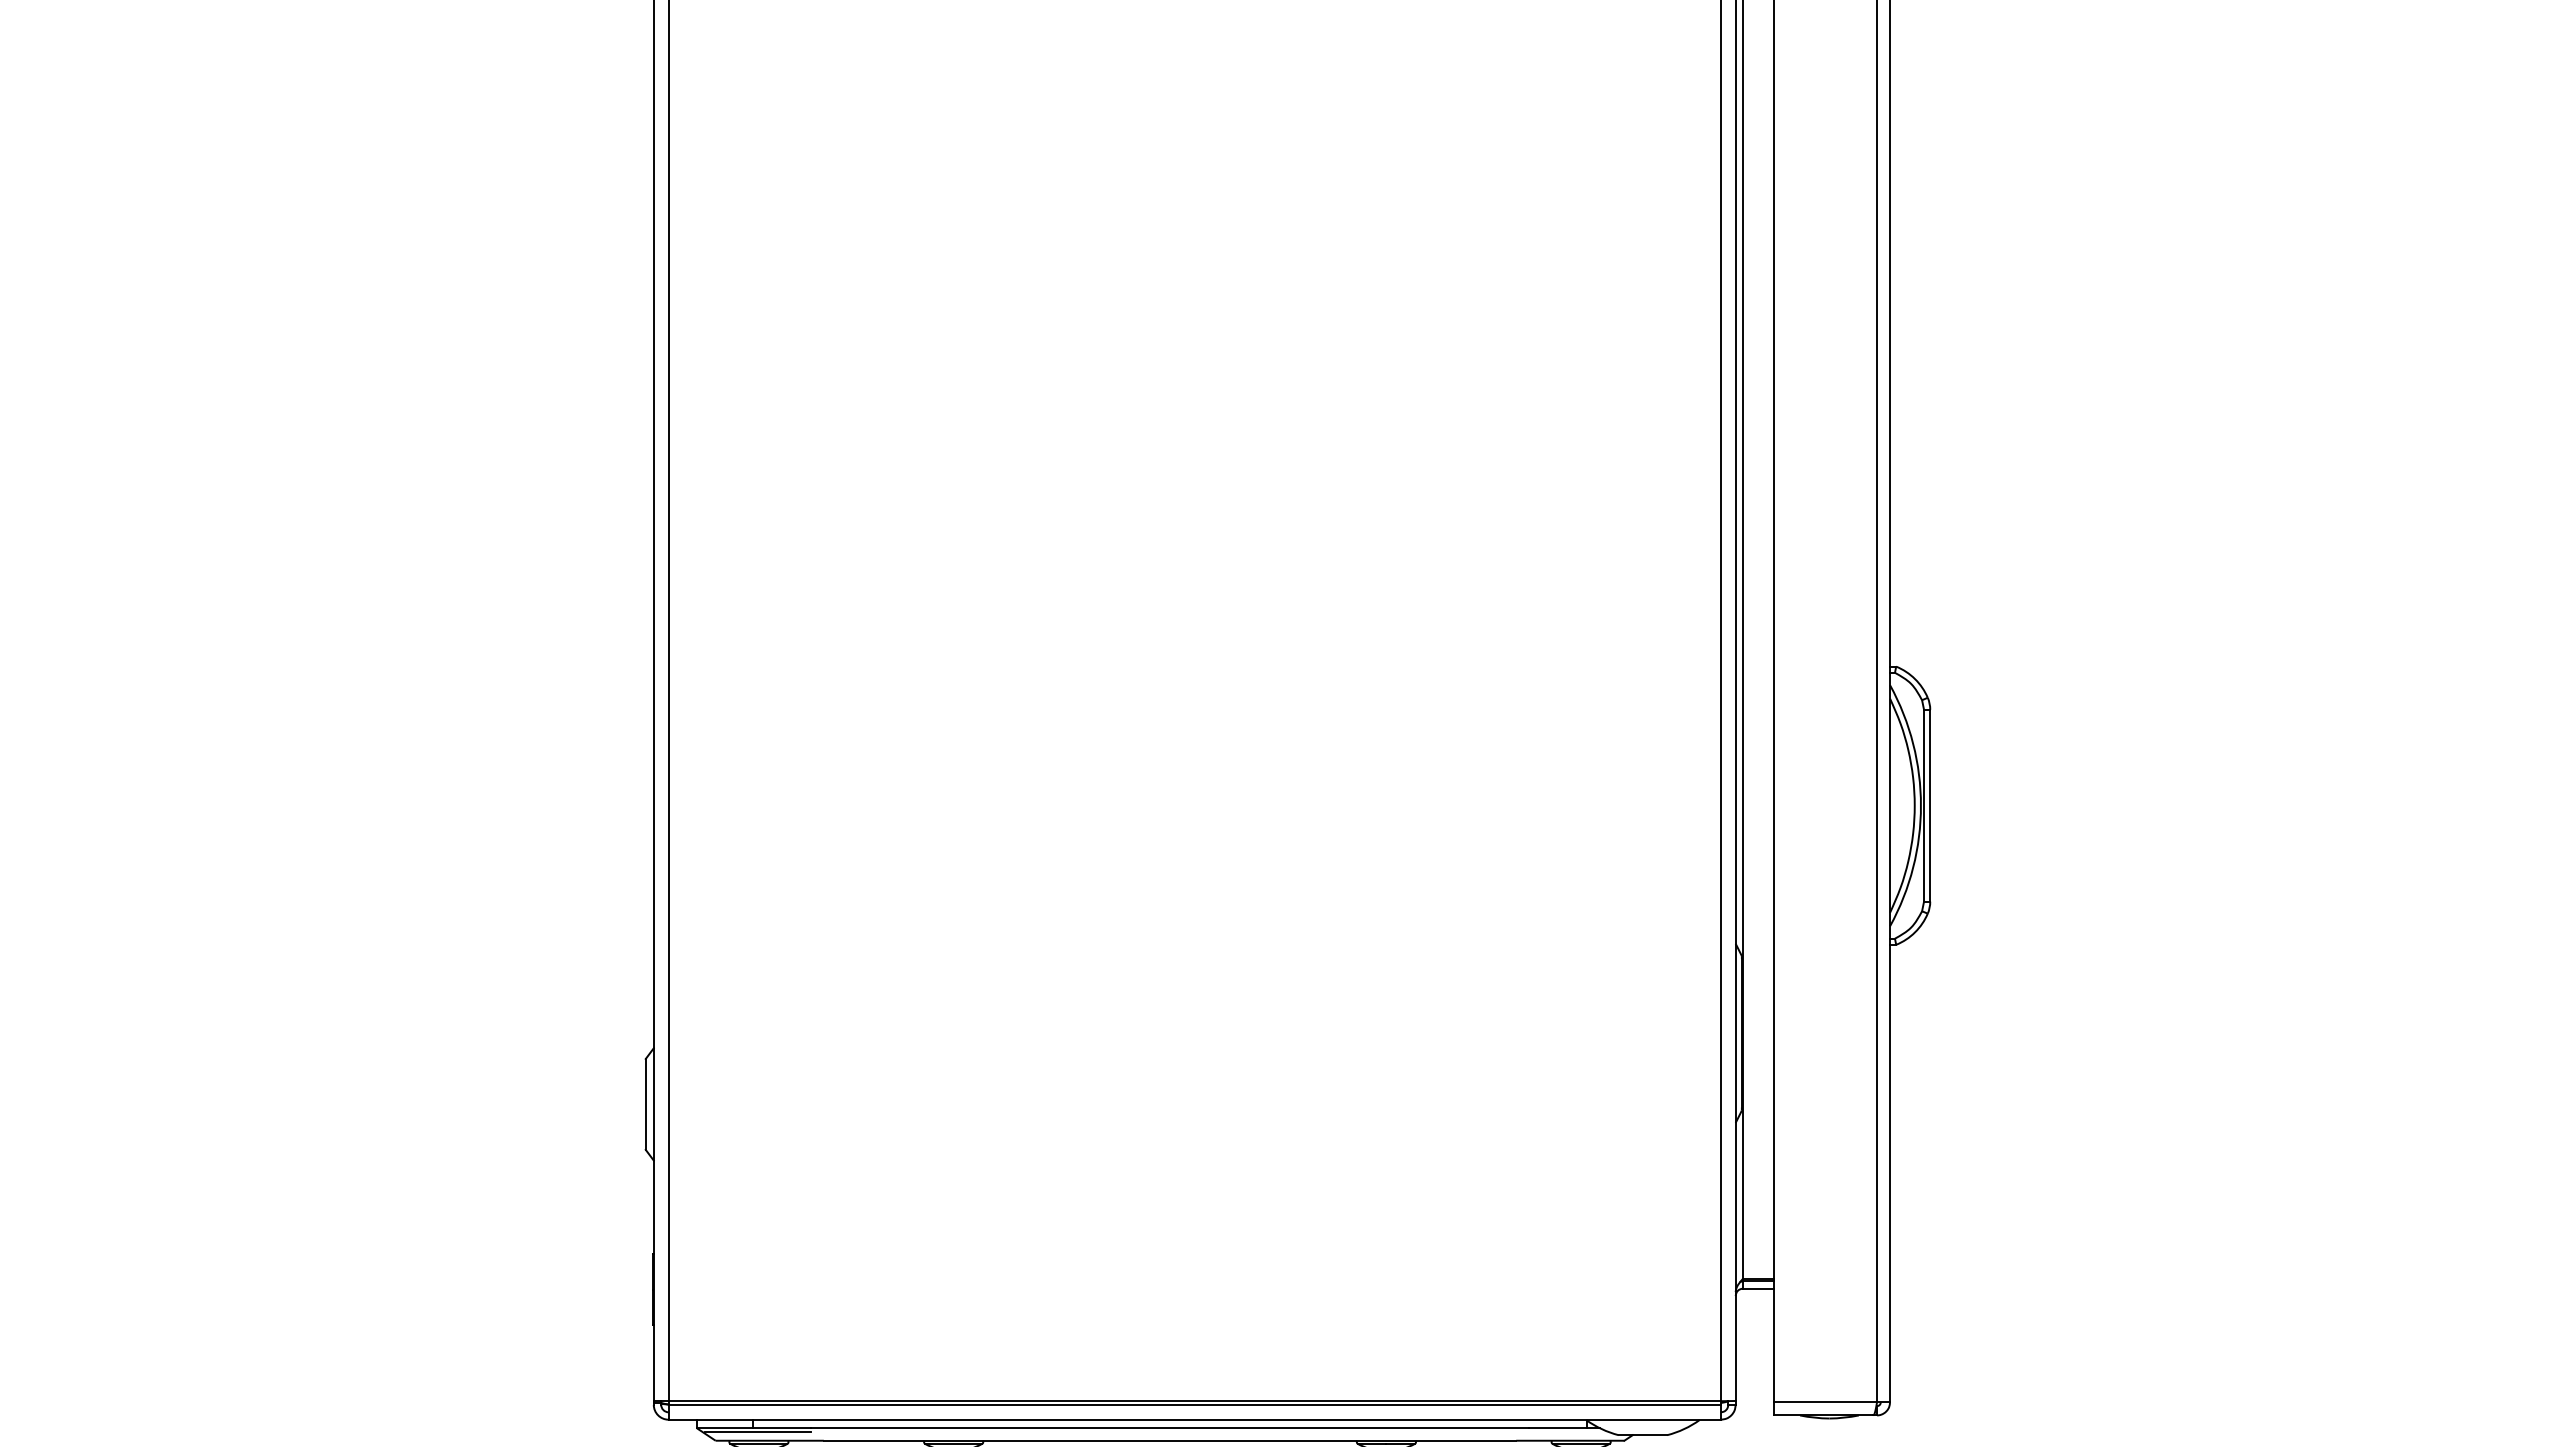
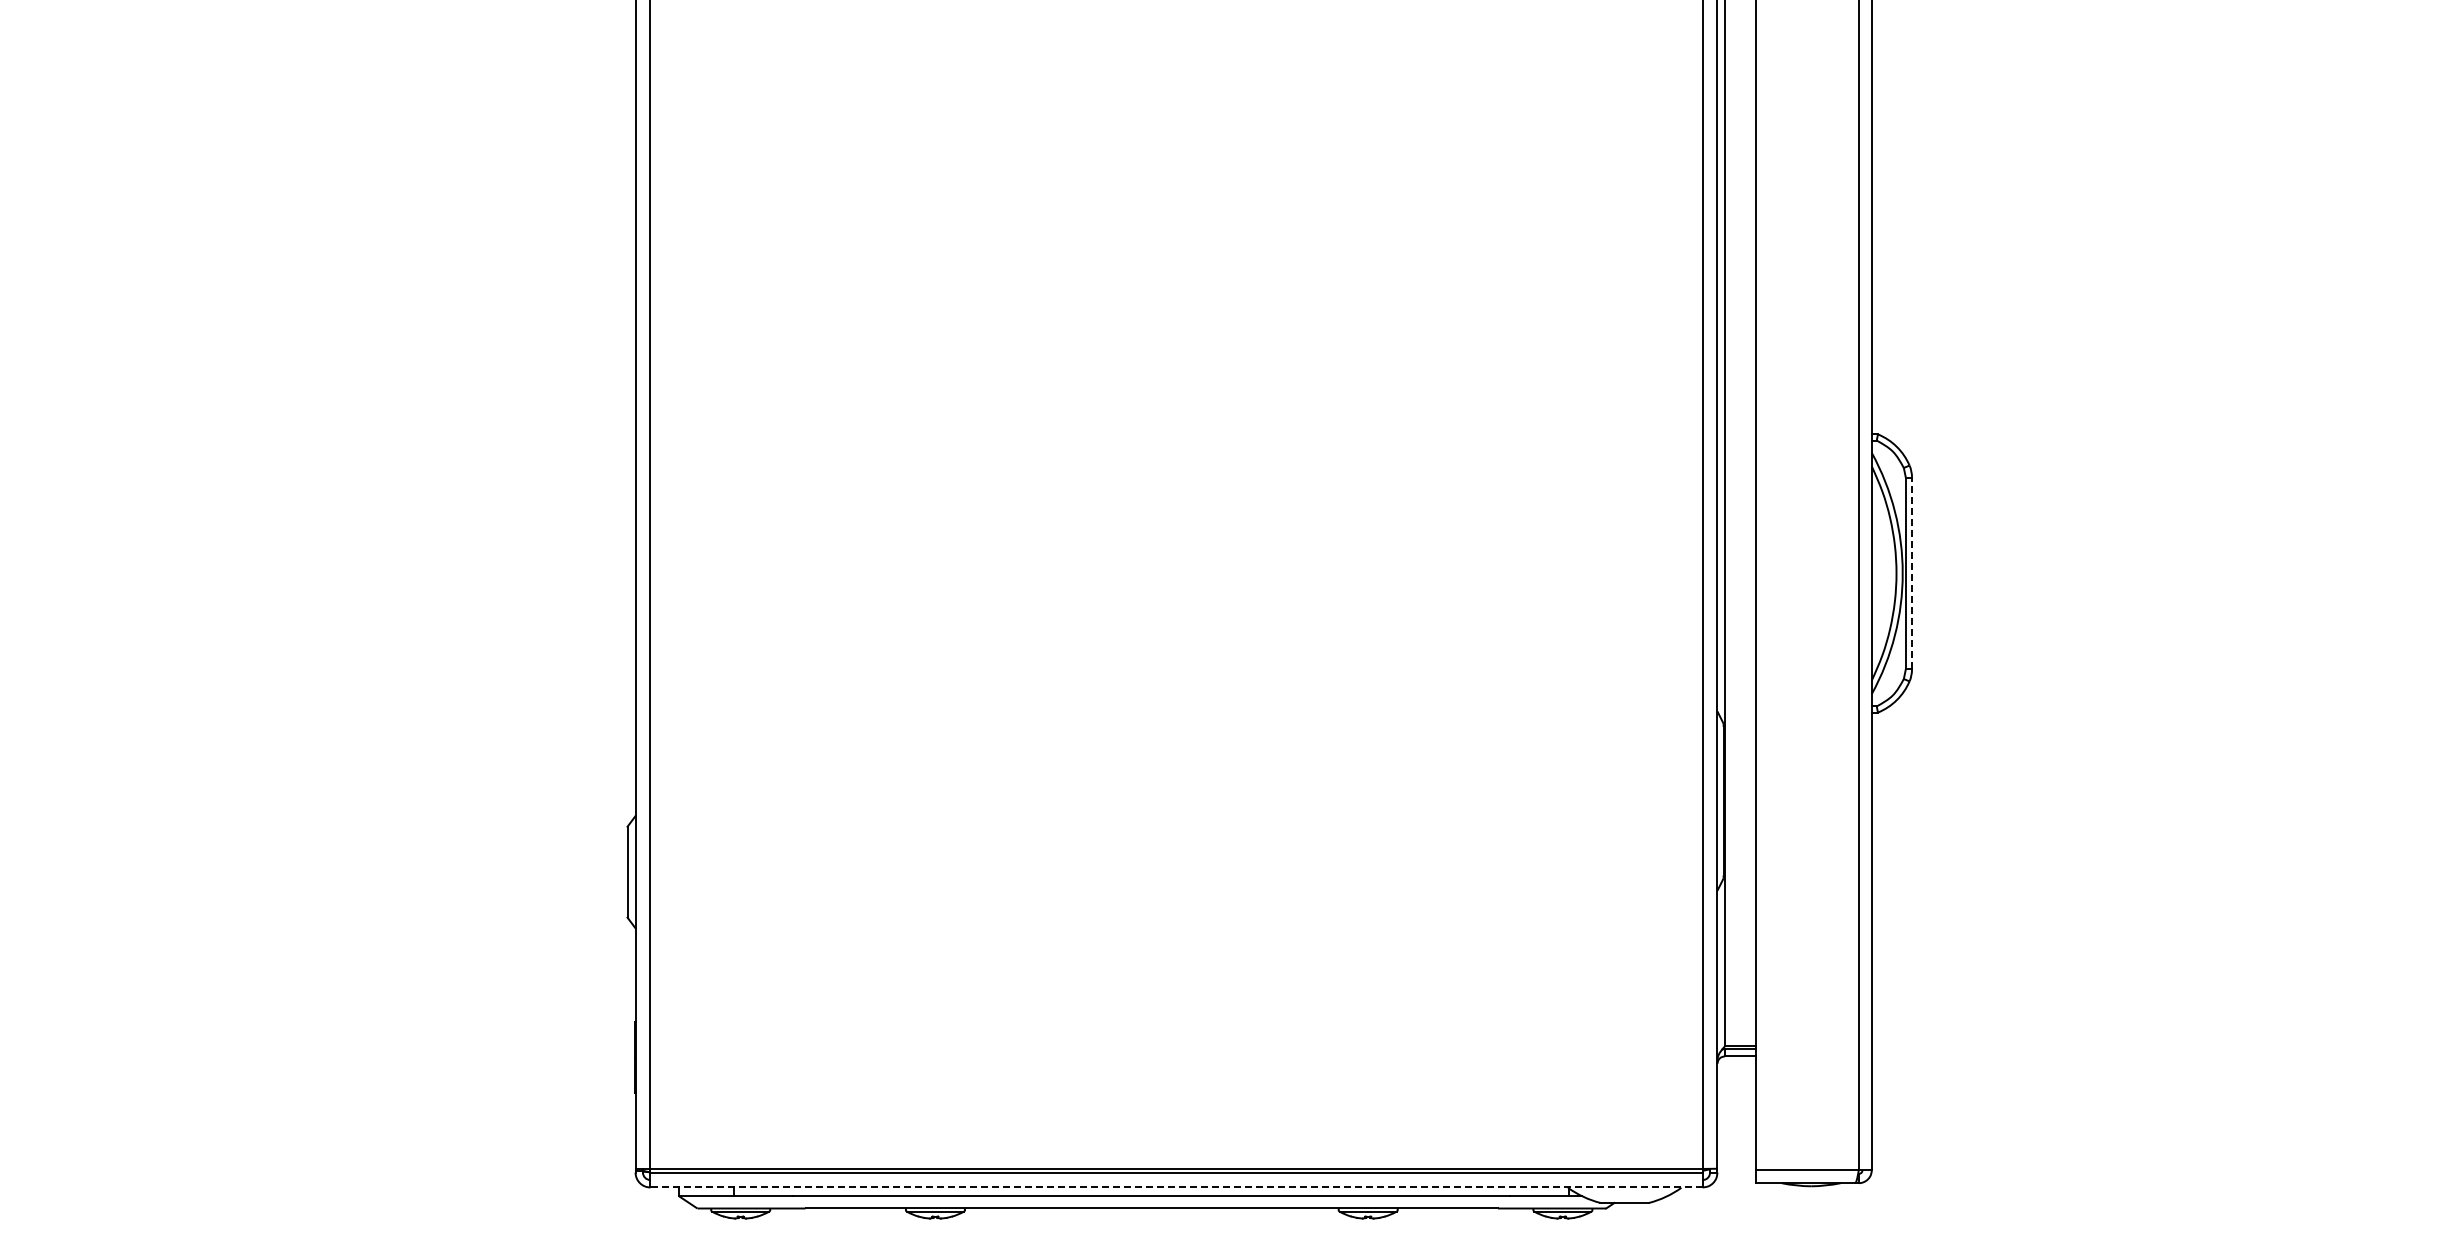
line: (1930, 805) -> (1912, 573), solid -> dashed
line: (1194, 1419) -> (1176, 1187), solid -> dashed
line: (757, 1432) -> (739, 1200), removed

